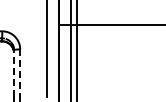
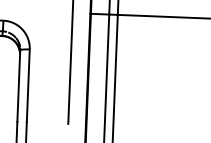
line: (14, 73) -> (19, 86), dashed -> solid
line: (20, 73) -> (28, 86), dashed -> solid

